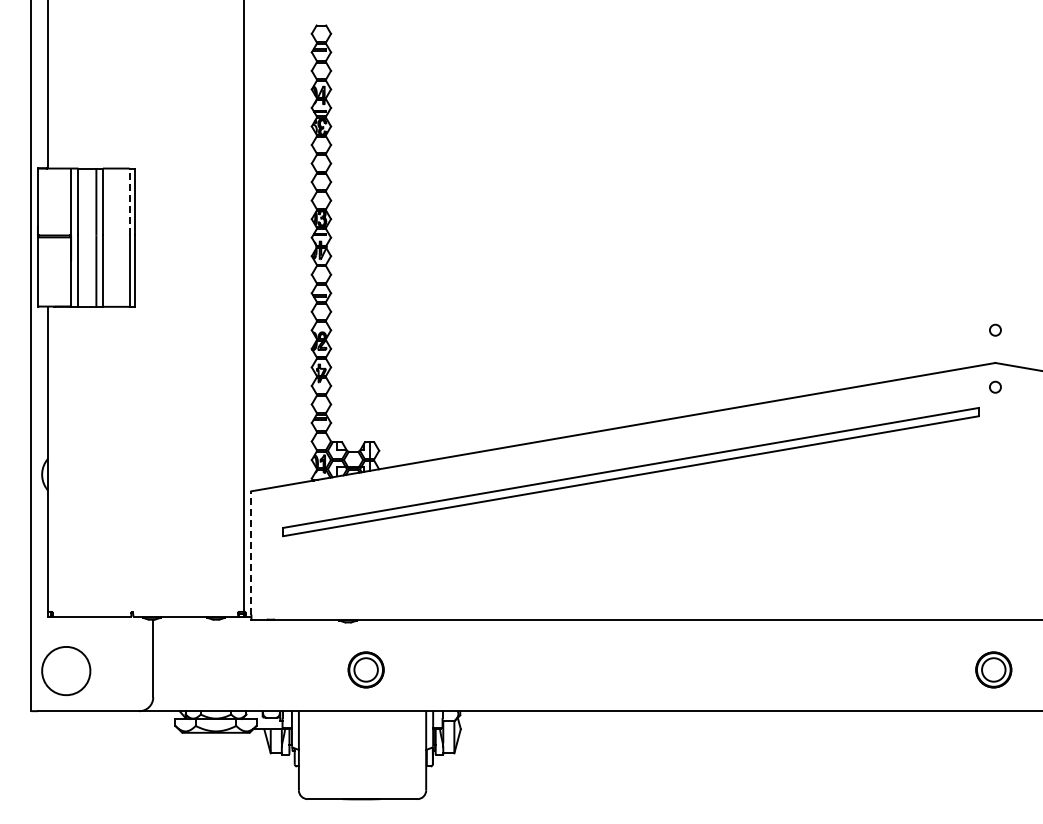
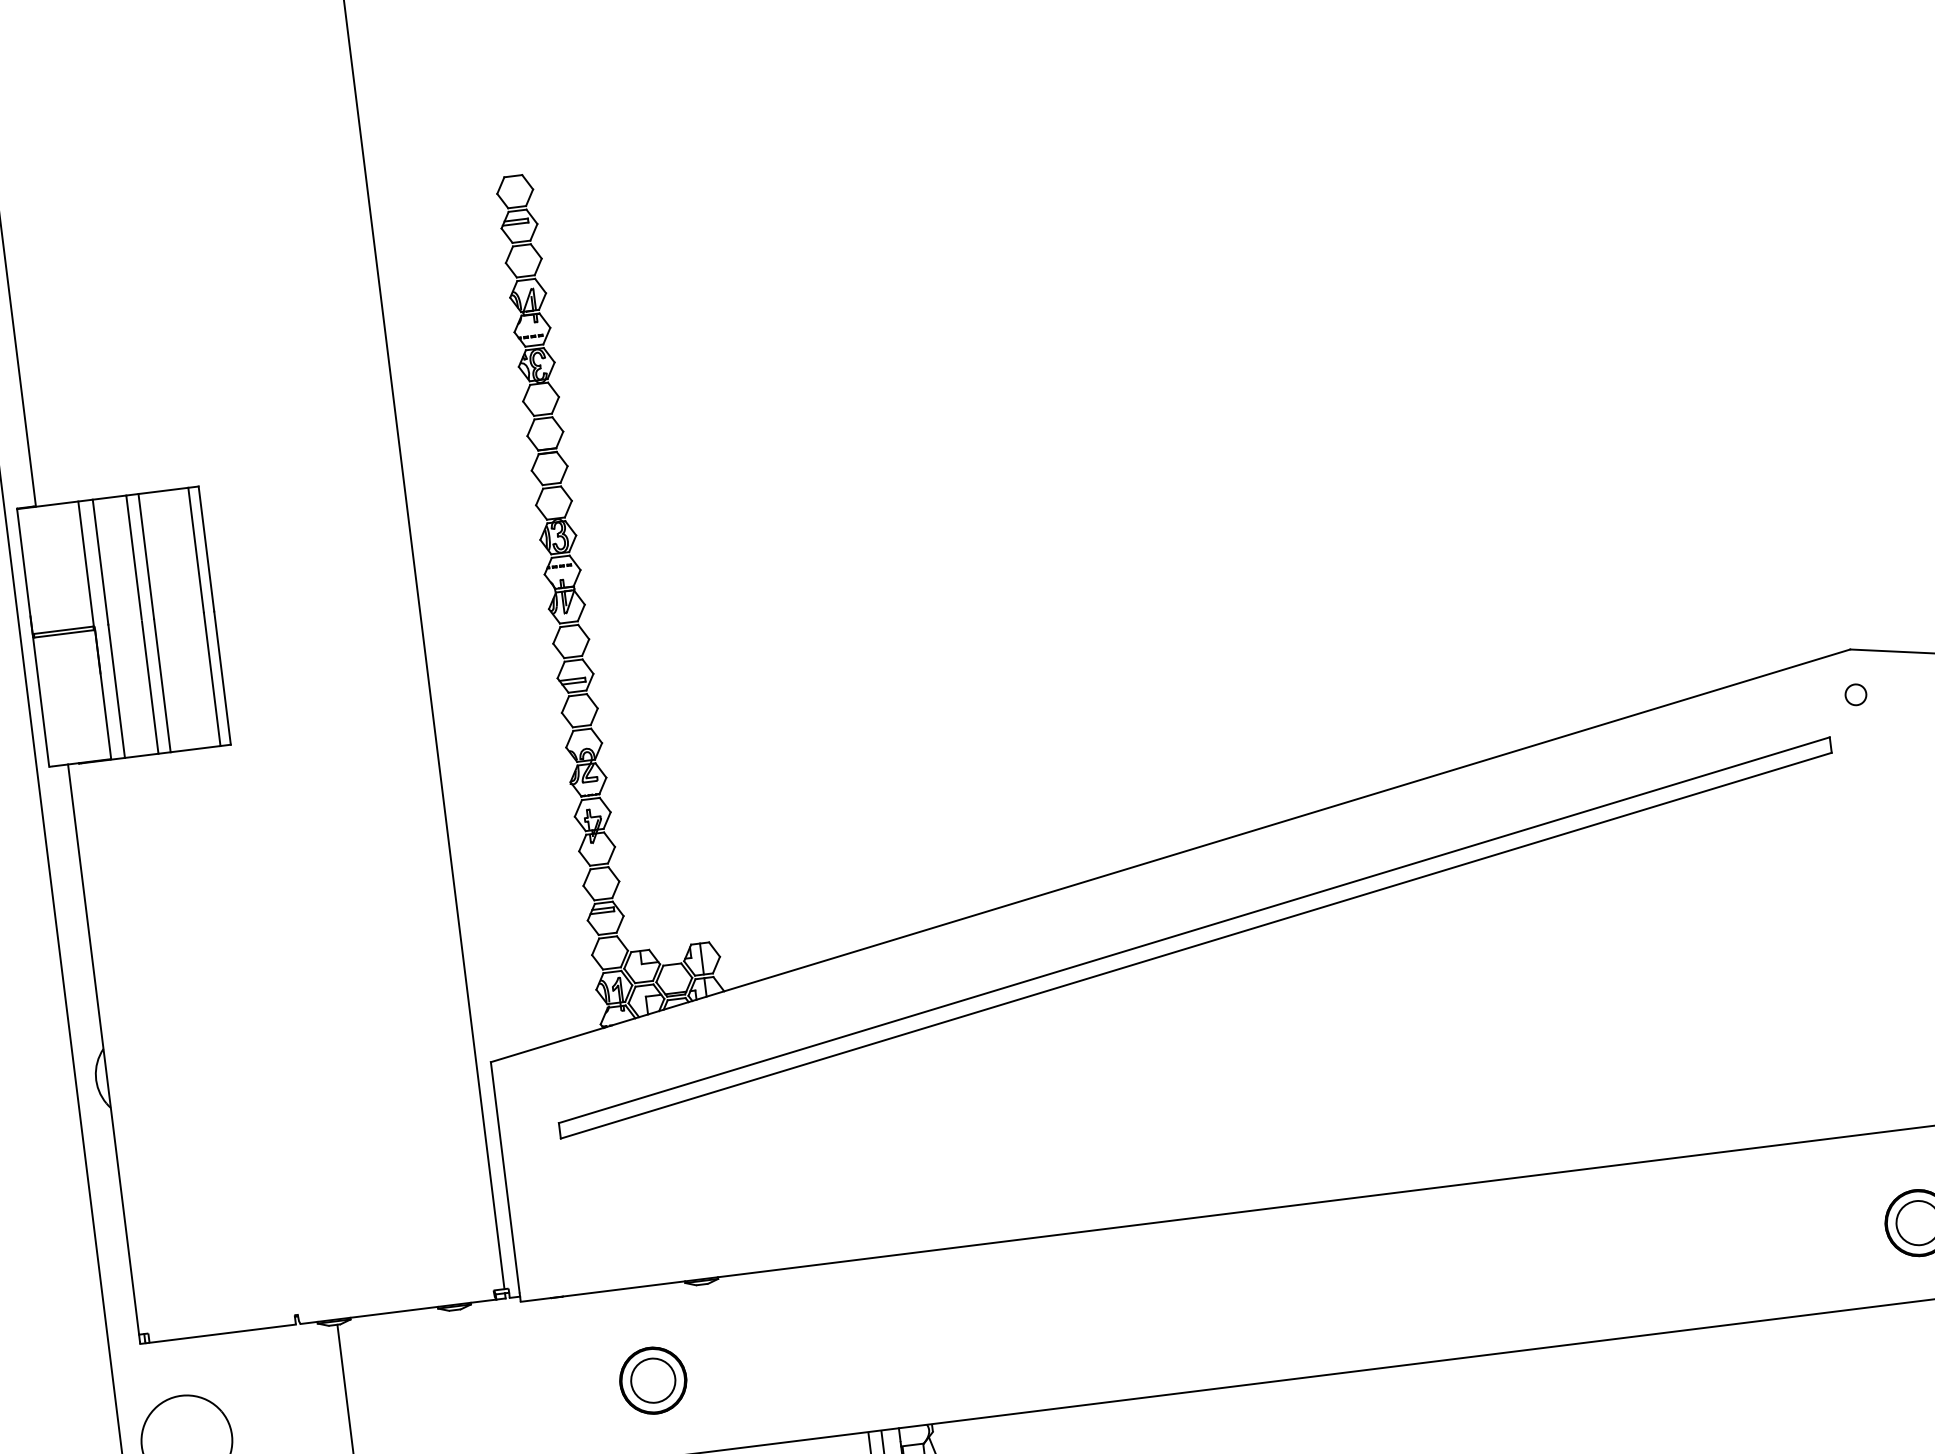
line: (129, 201) -> (195, 549), dashed -> solid
circle: (995, 329) -> (1842, 586), removed
line: (251, 552) -> (505, 1176), dashed -> solid
part: (365, 669) -> (651, 1380), moved

